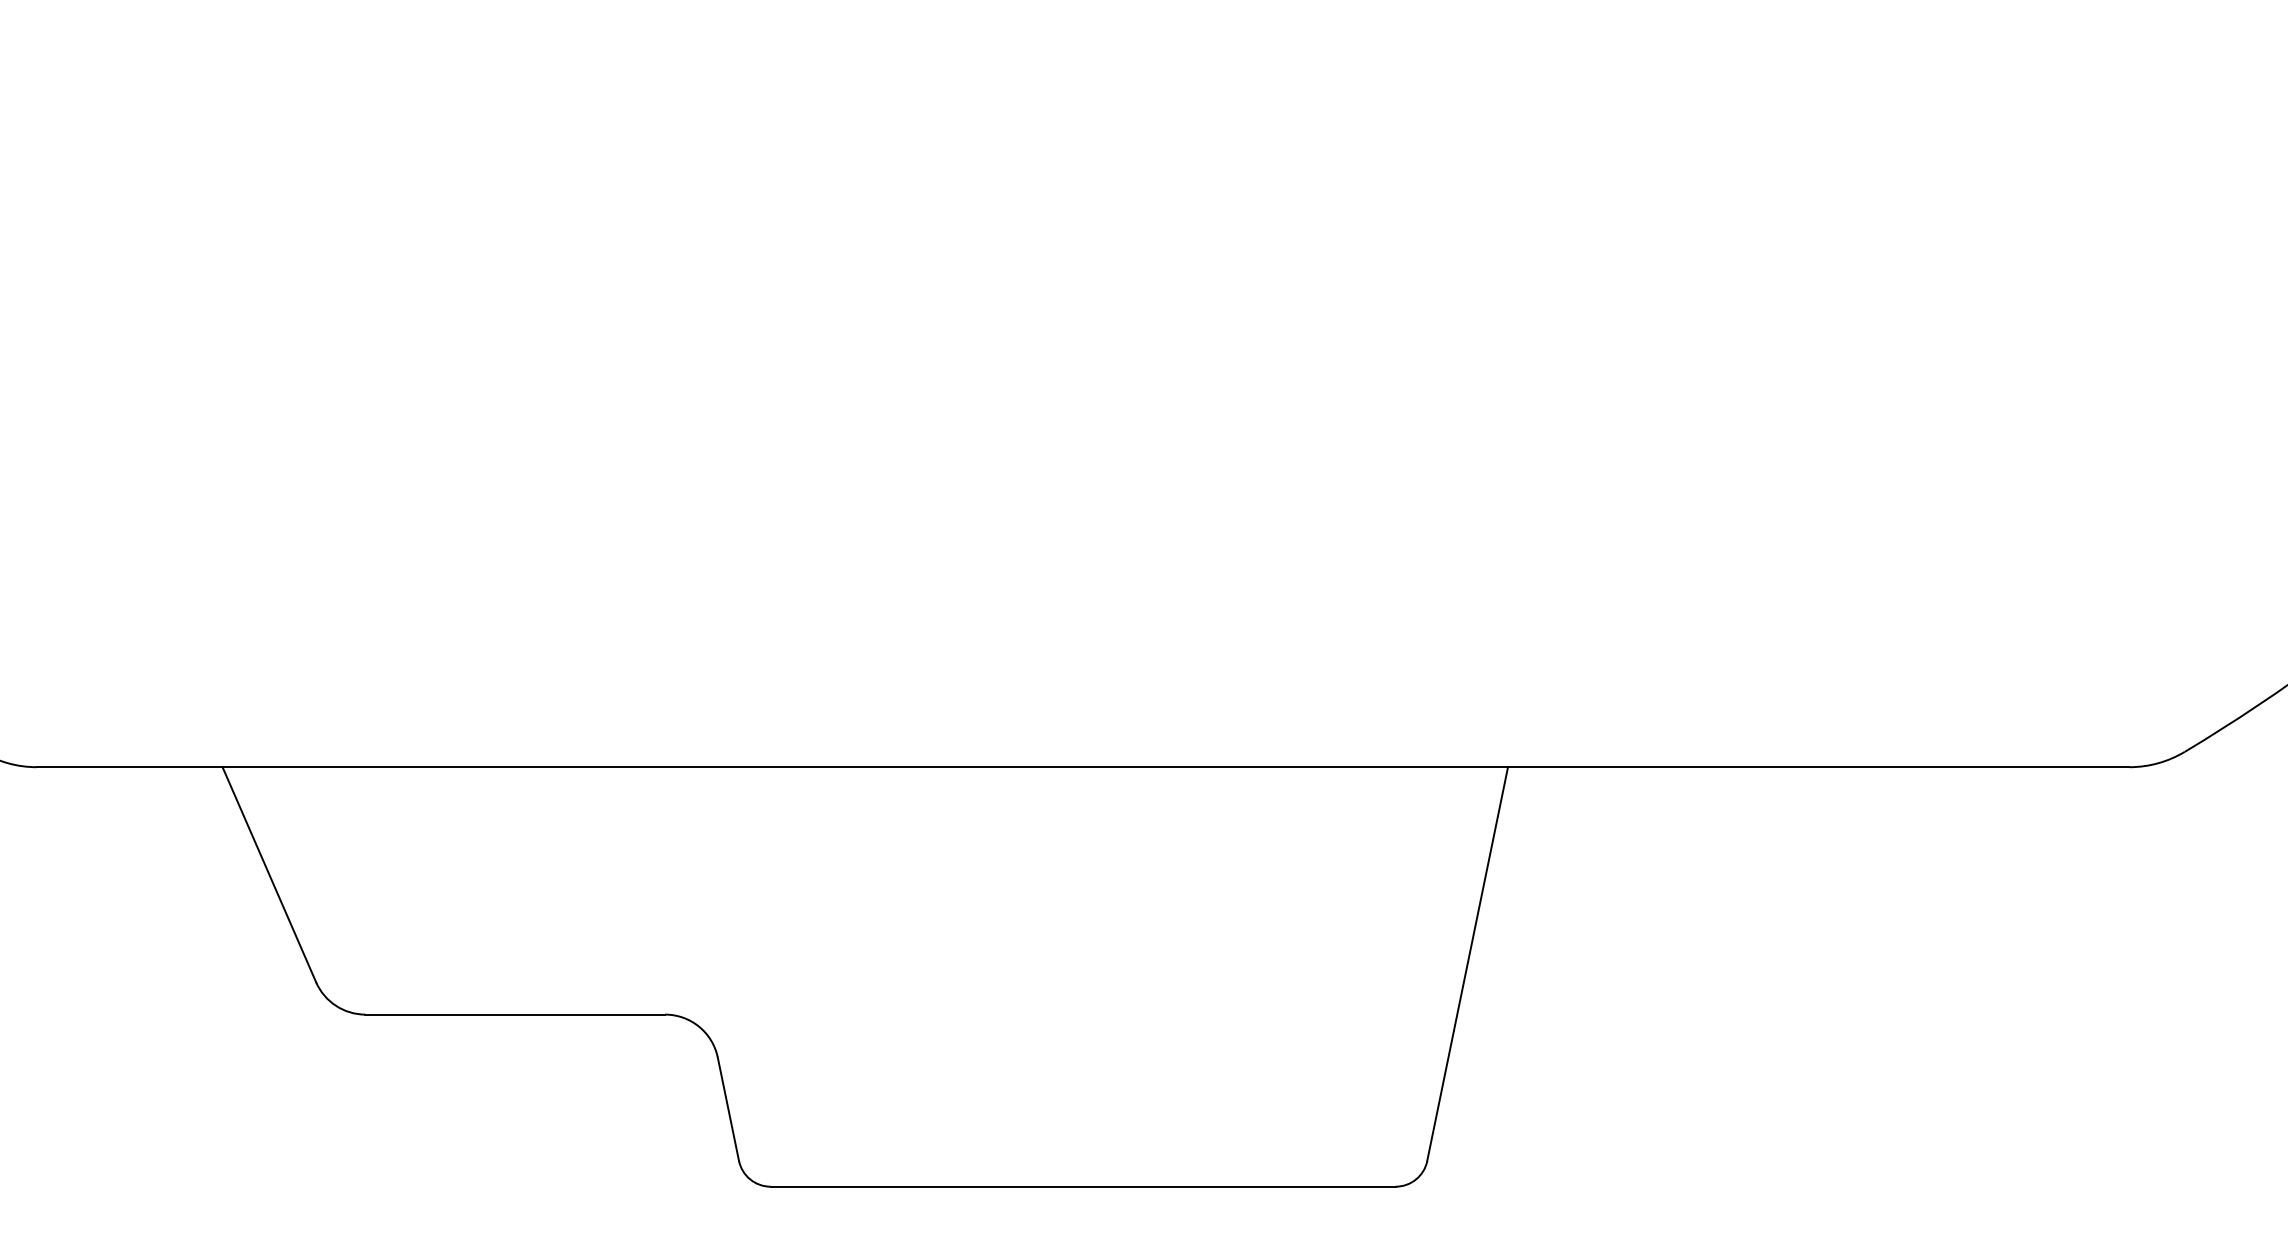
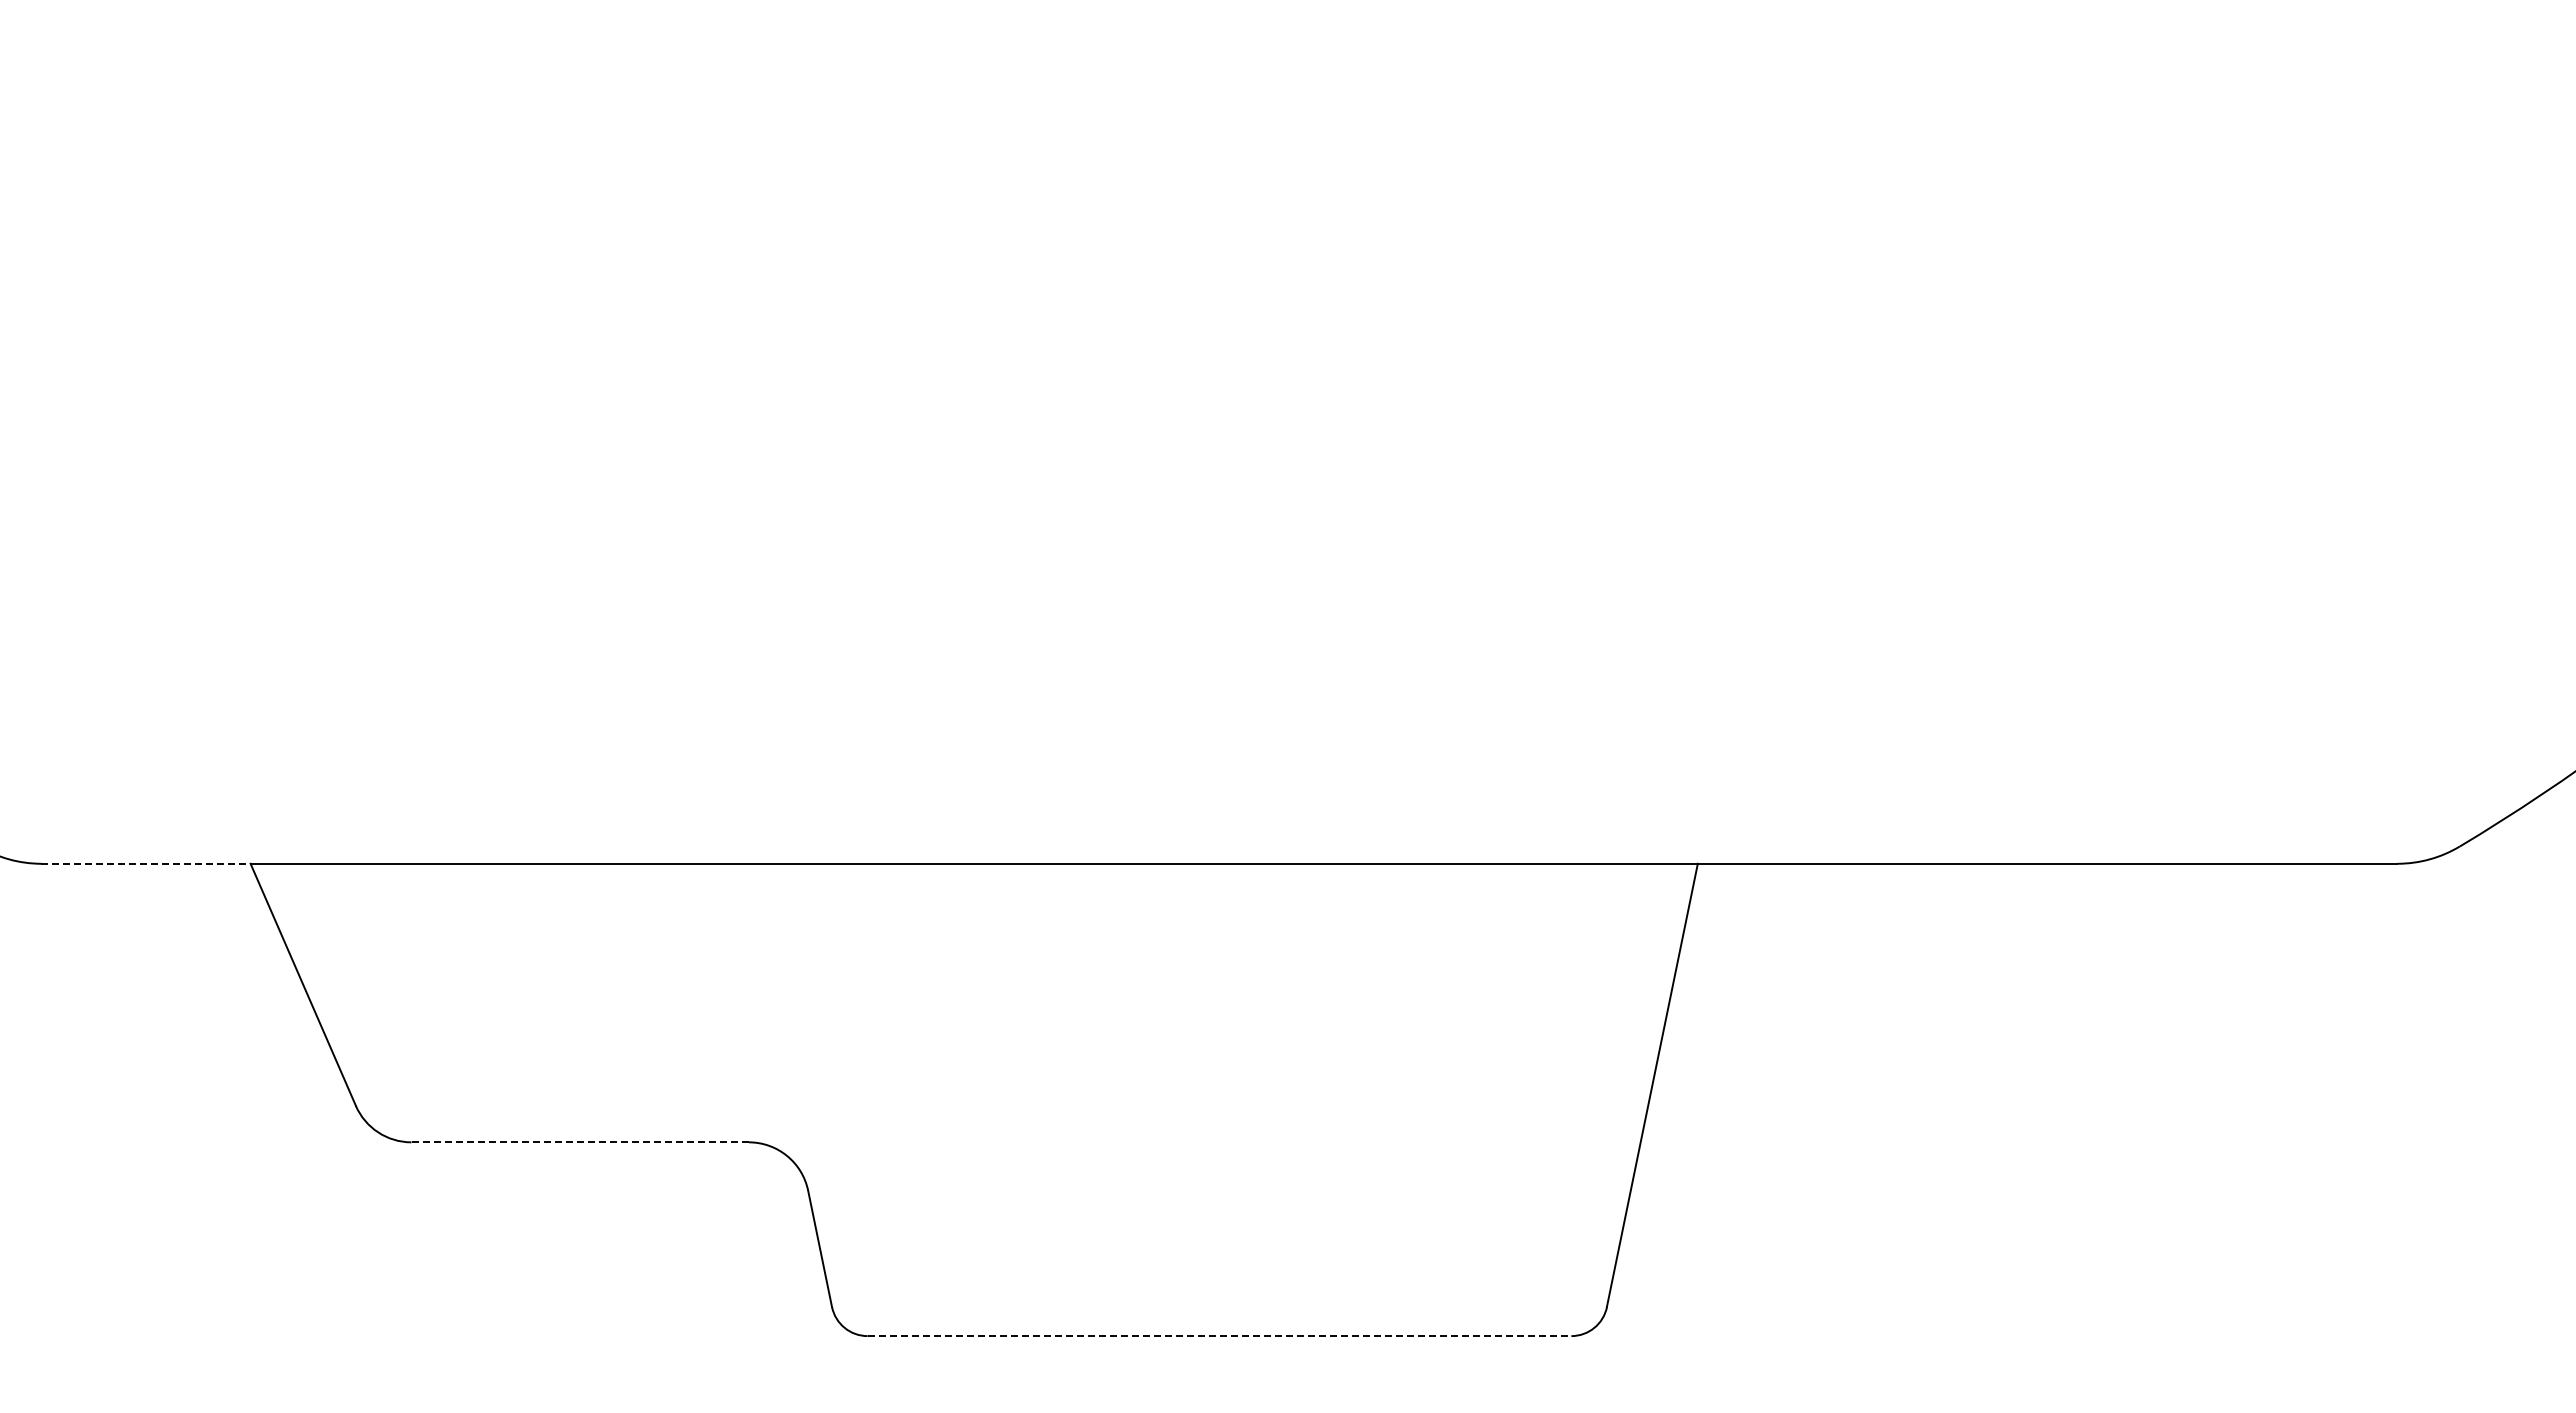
line: (130, 766) -> (146, 863), solid -> dashed
line: (515, 1014) -> (580, 1142), solid -> dashed
line: (1083, 1187) -> (1219, 1336), solid -> dashed

